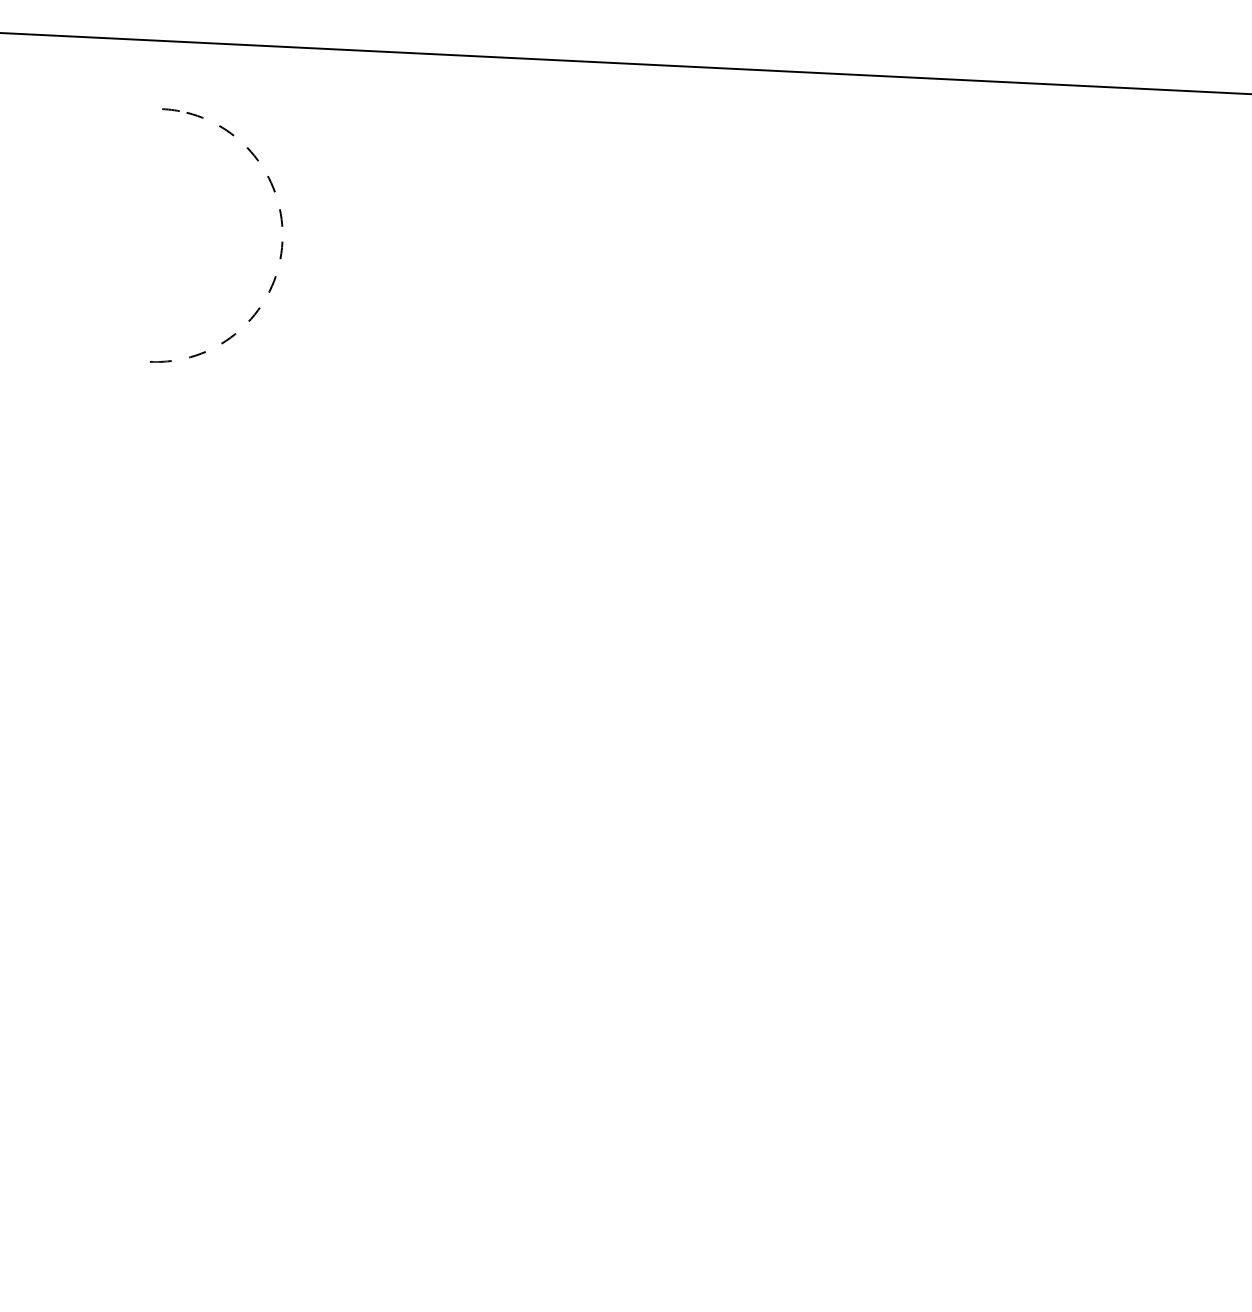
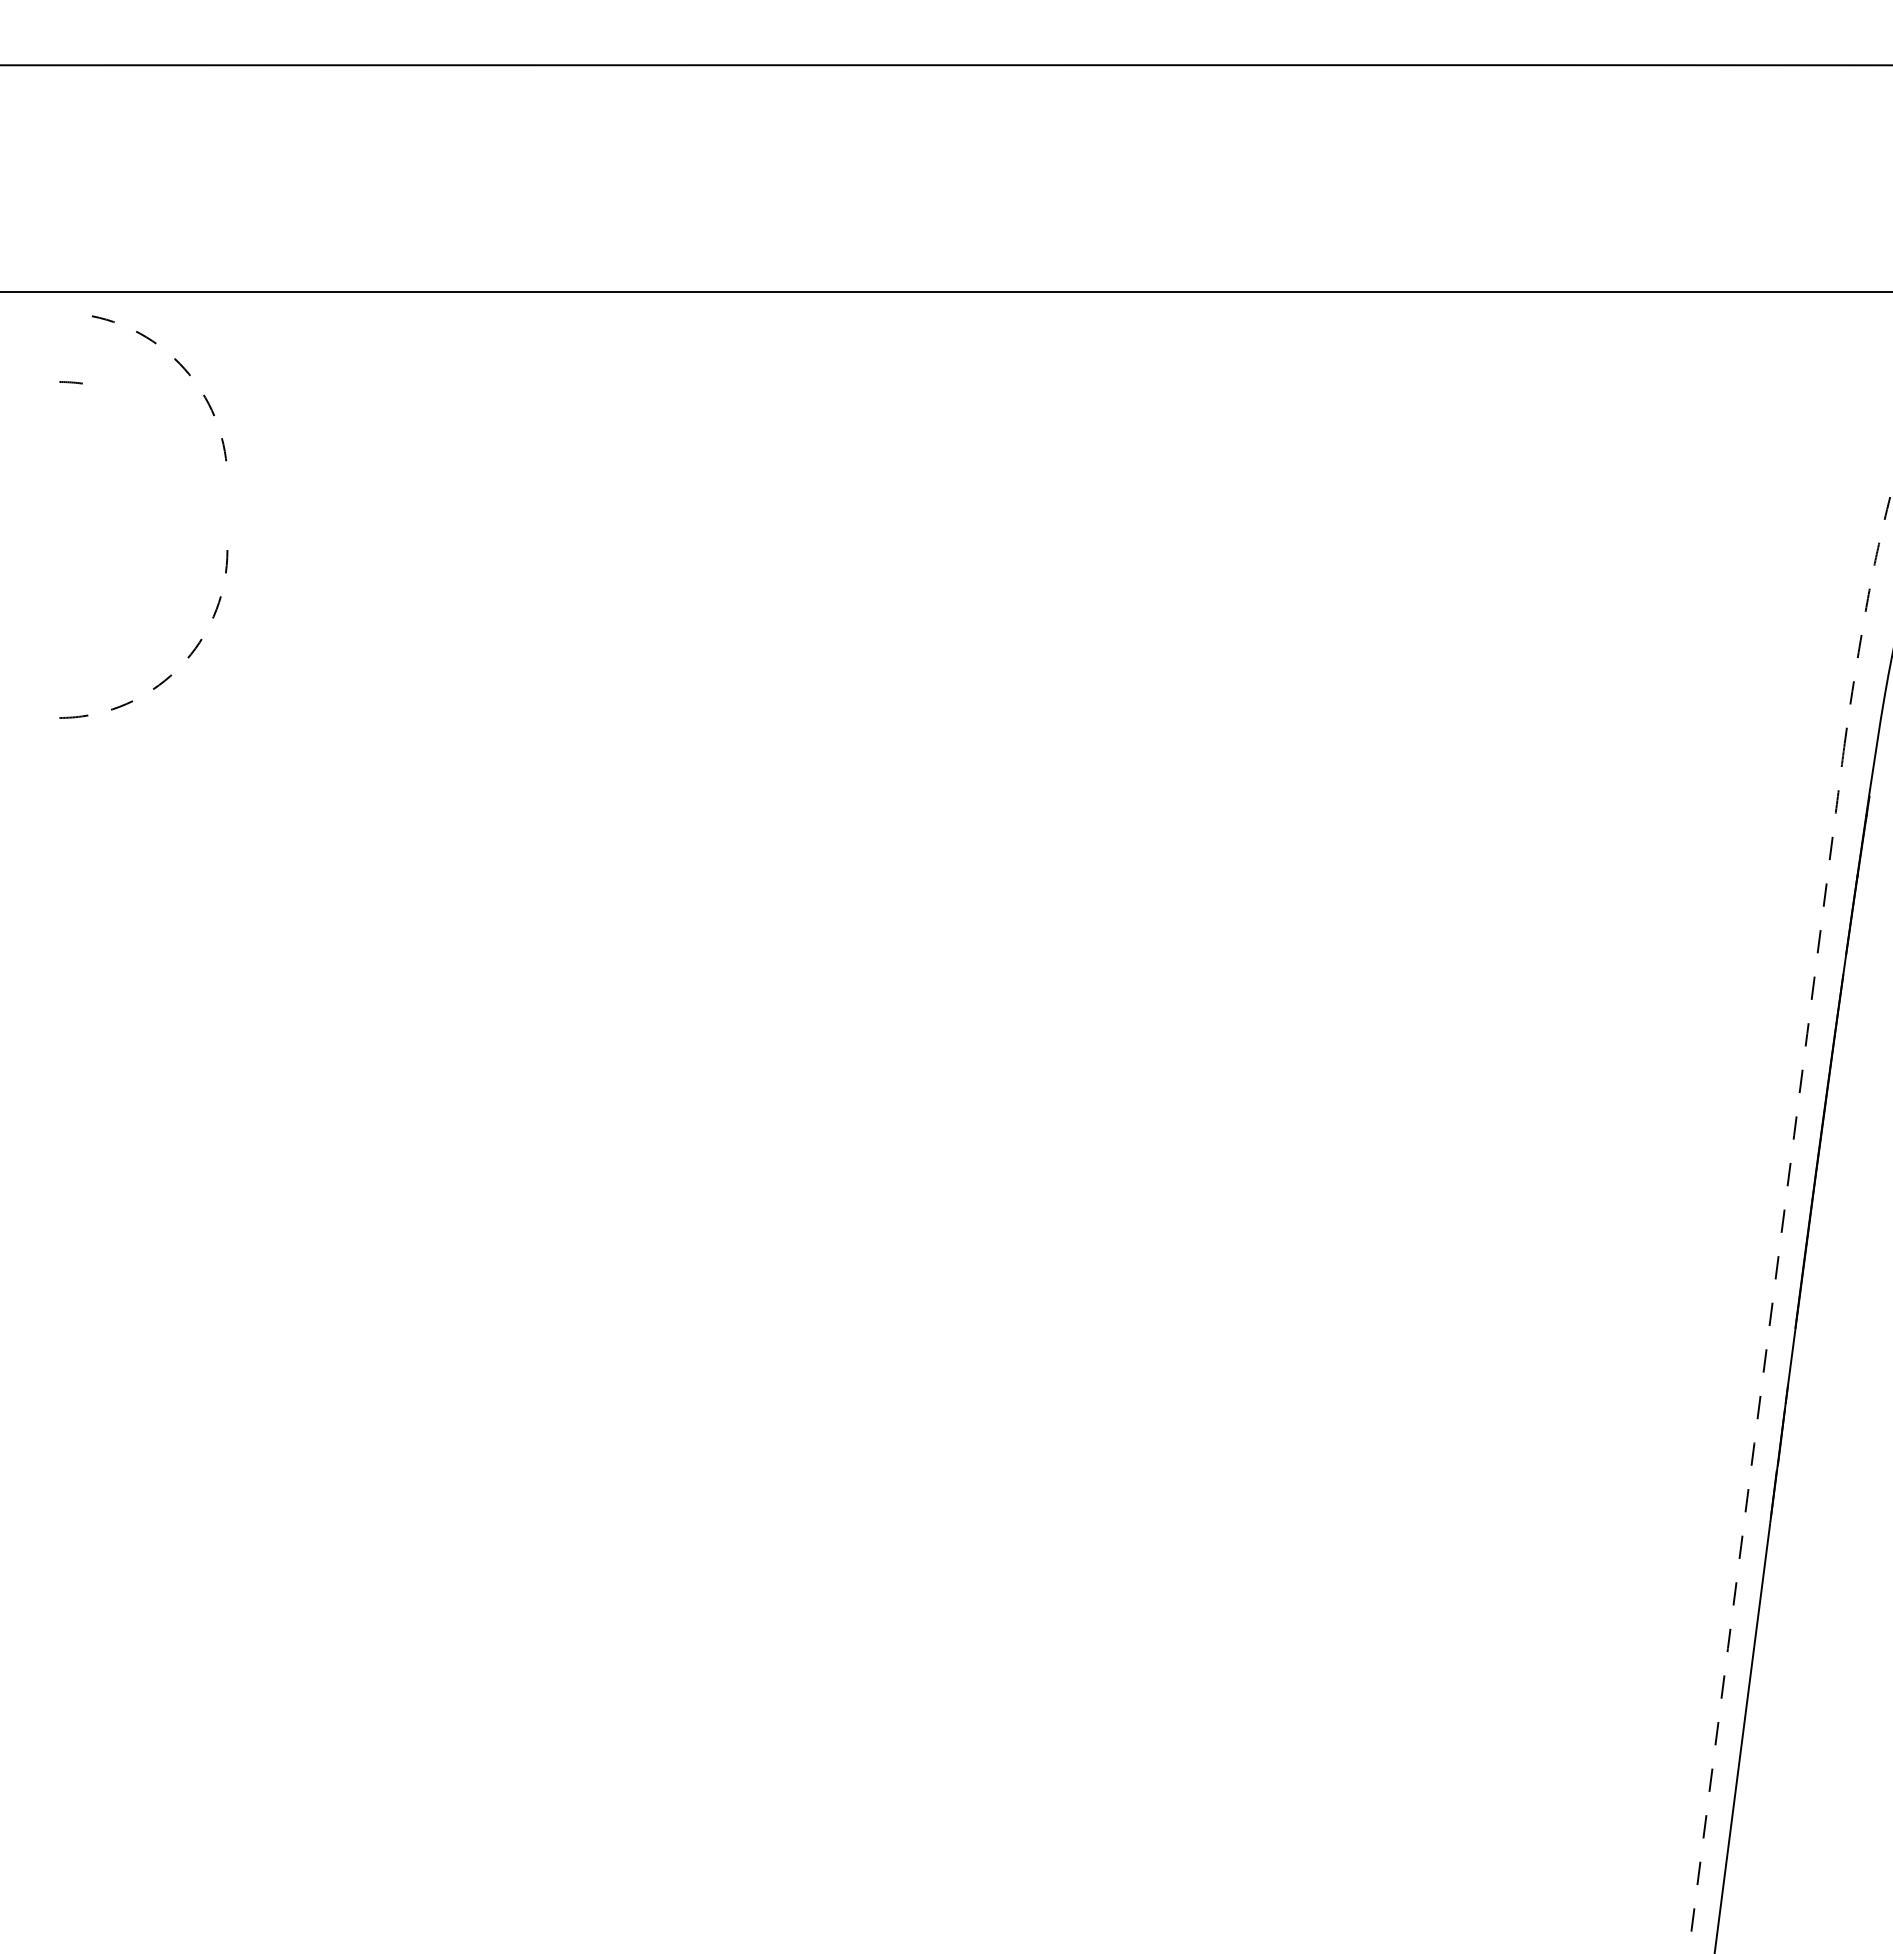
part: (252, 154) -> (181, 367), moved

